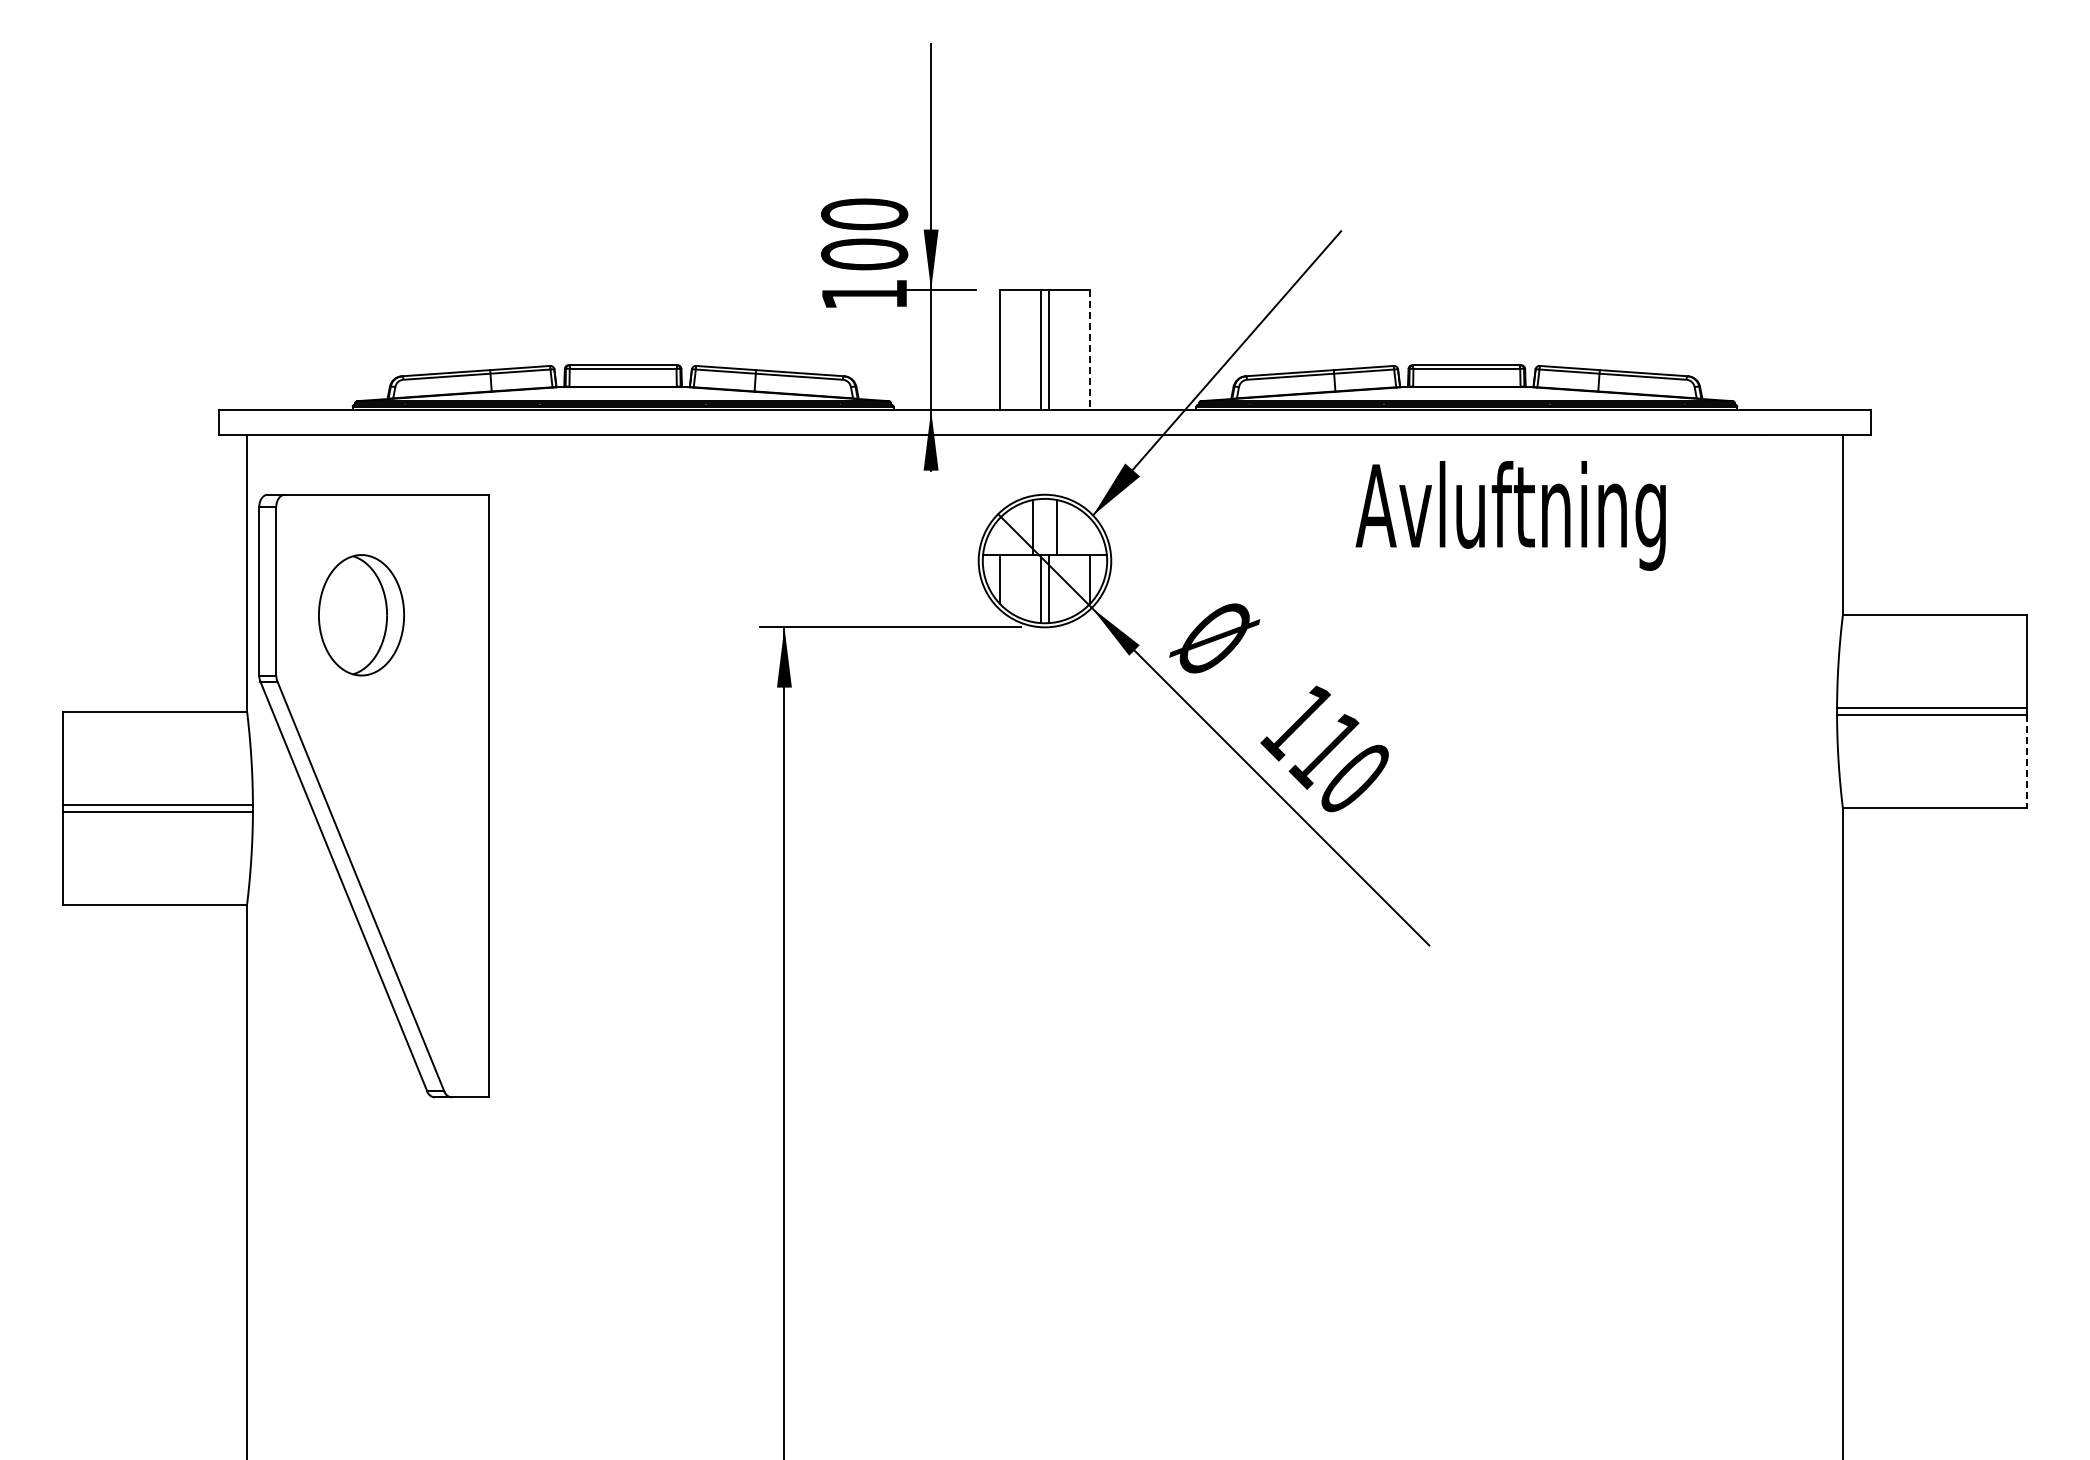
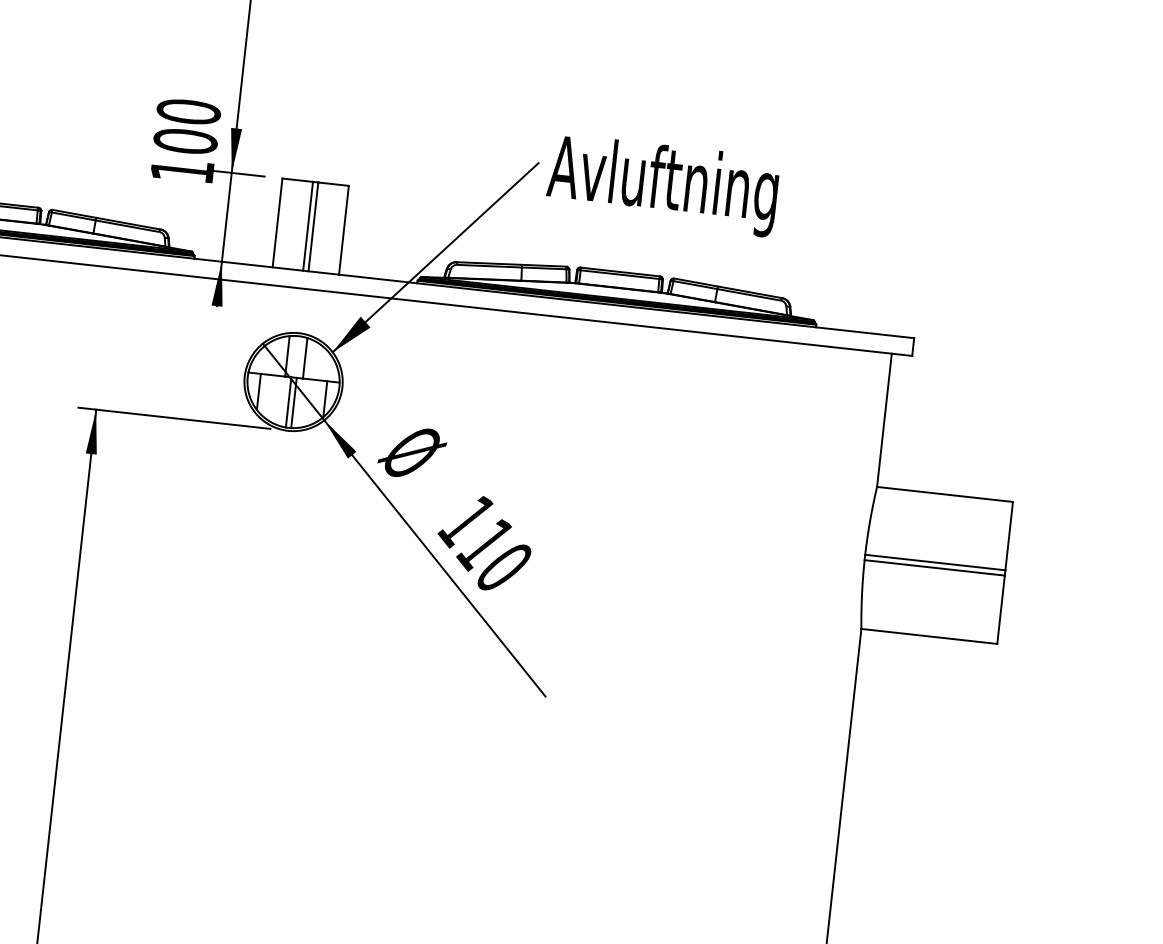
line: (1090, 350) -> (344, 230), dashed -> solid
text: (1510, 515) -> (662, 185), moved
line: (2027, 762) -> (1001, 610), dashed -> solid

